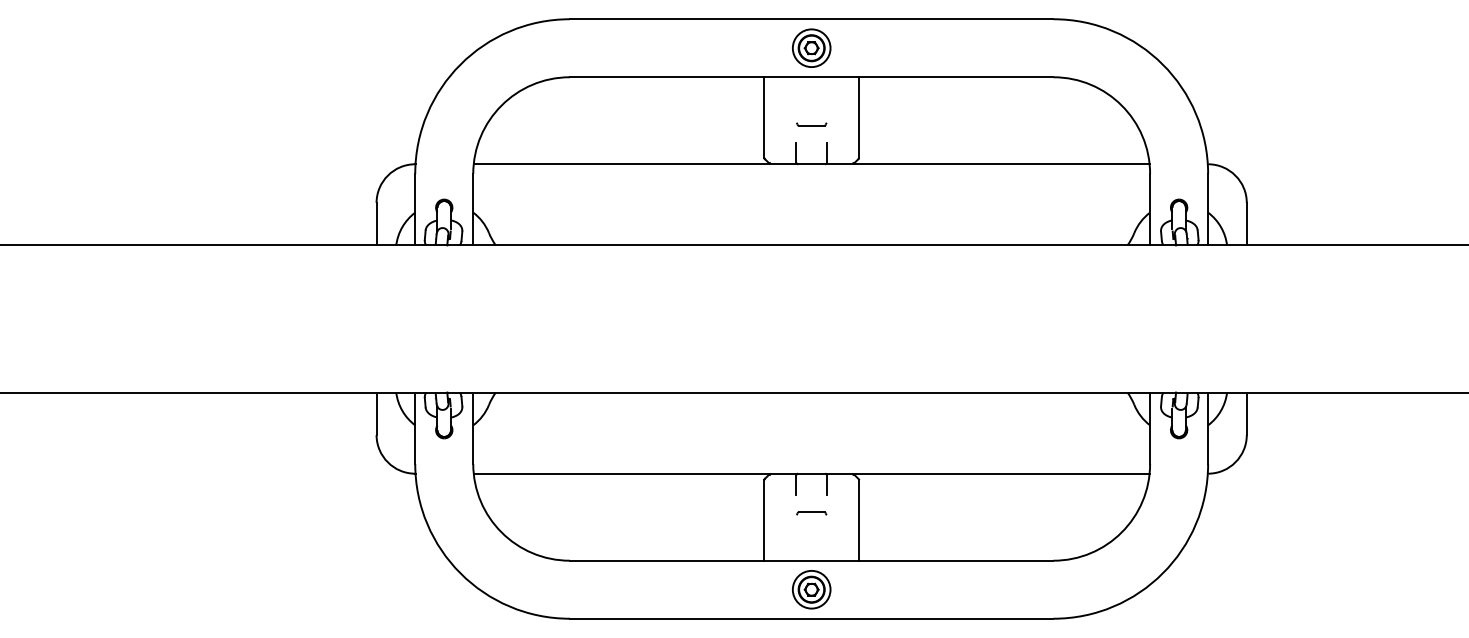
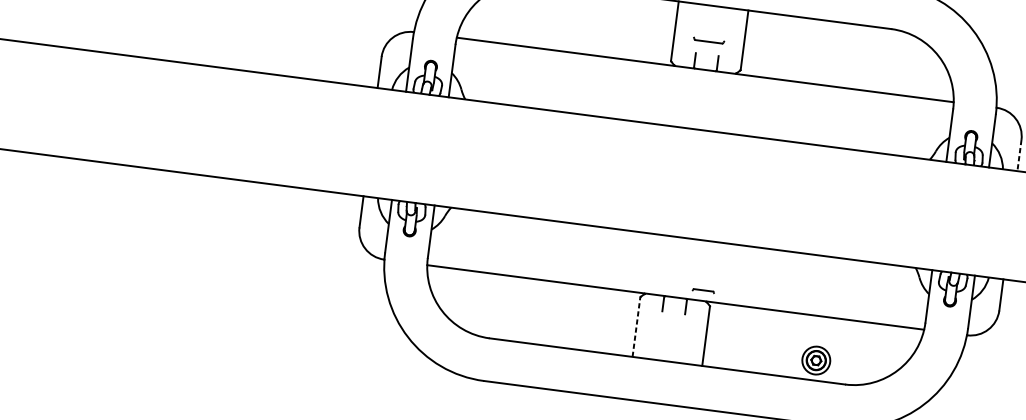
part: (811, 124) -> (708, 40), size x1.4
line: (1246, 224) -> (1019, 155), solid -> dashed
part: (811, 513) -> (703, 291), moved
line: (764, 520) -> (636, 327), solid -> dashed
part: (811, 589) -> (816, 360), moved

